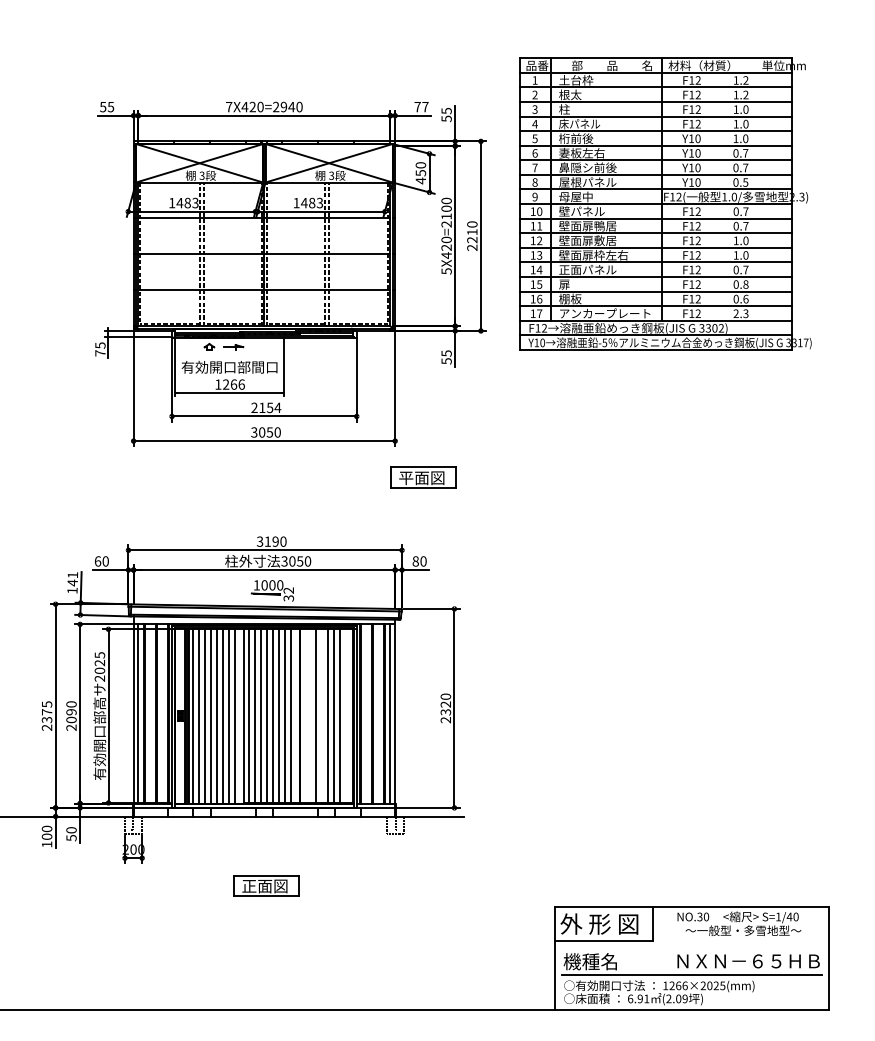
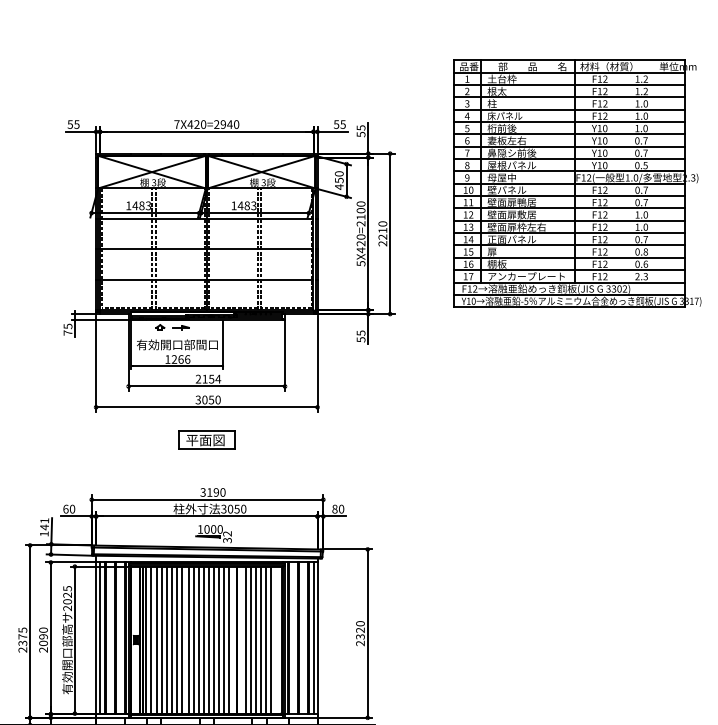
text: (421, 107) -> (339, 124), 77 -> 55
part: (665, 203) -> (577, 183), moved
part: (423, 477) -> (206, 439), moved
line: (310, 715) -> (245, 639), added
line: (322, 715) -> (256, 639), added

